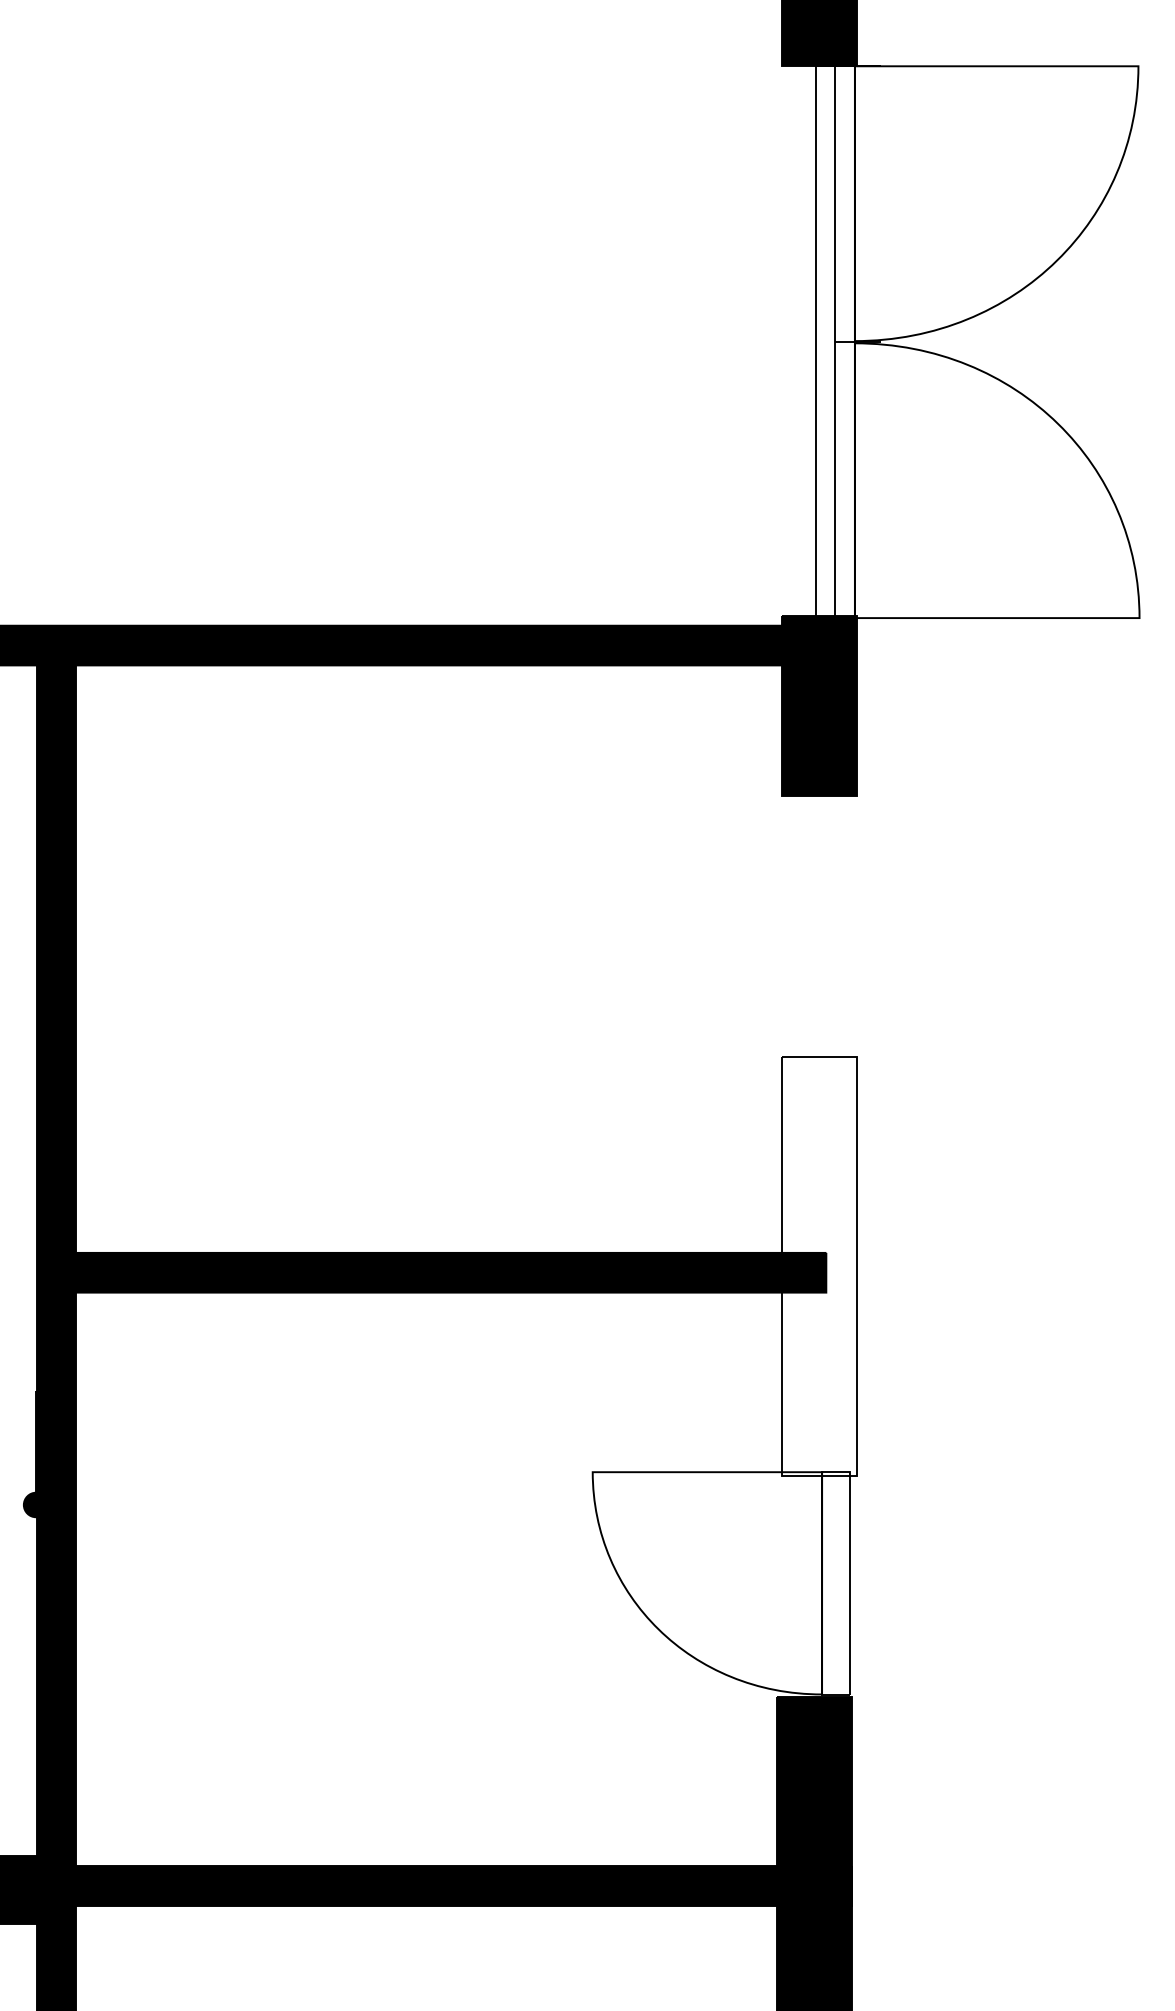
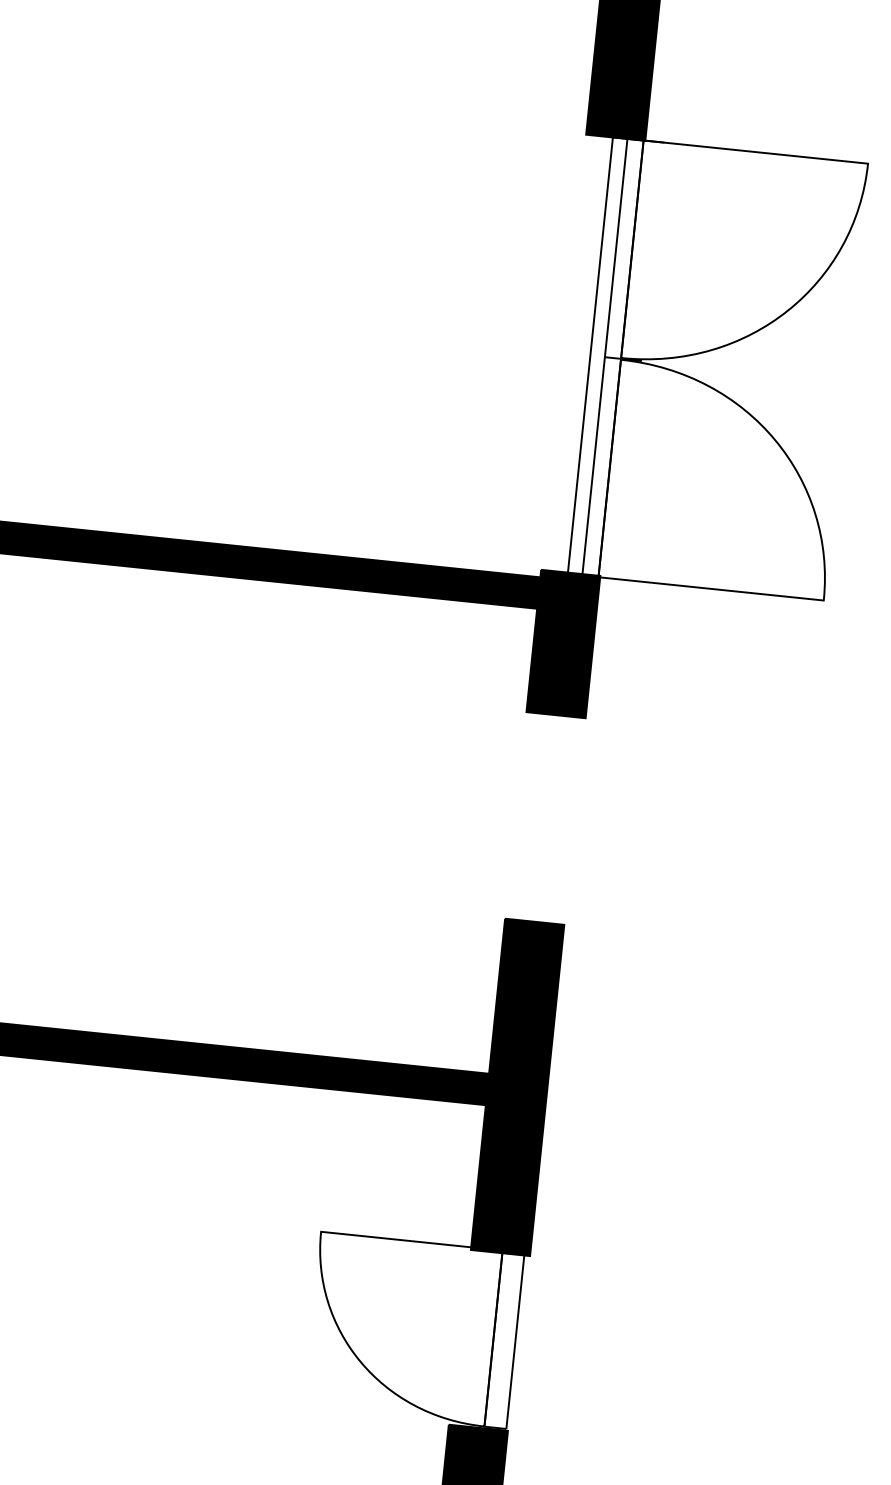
fill: (819, 1266) -> (517, 1087), added

